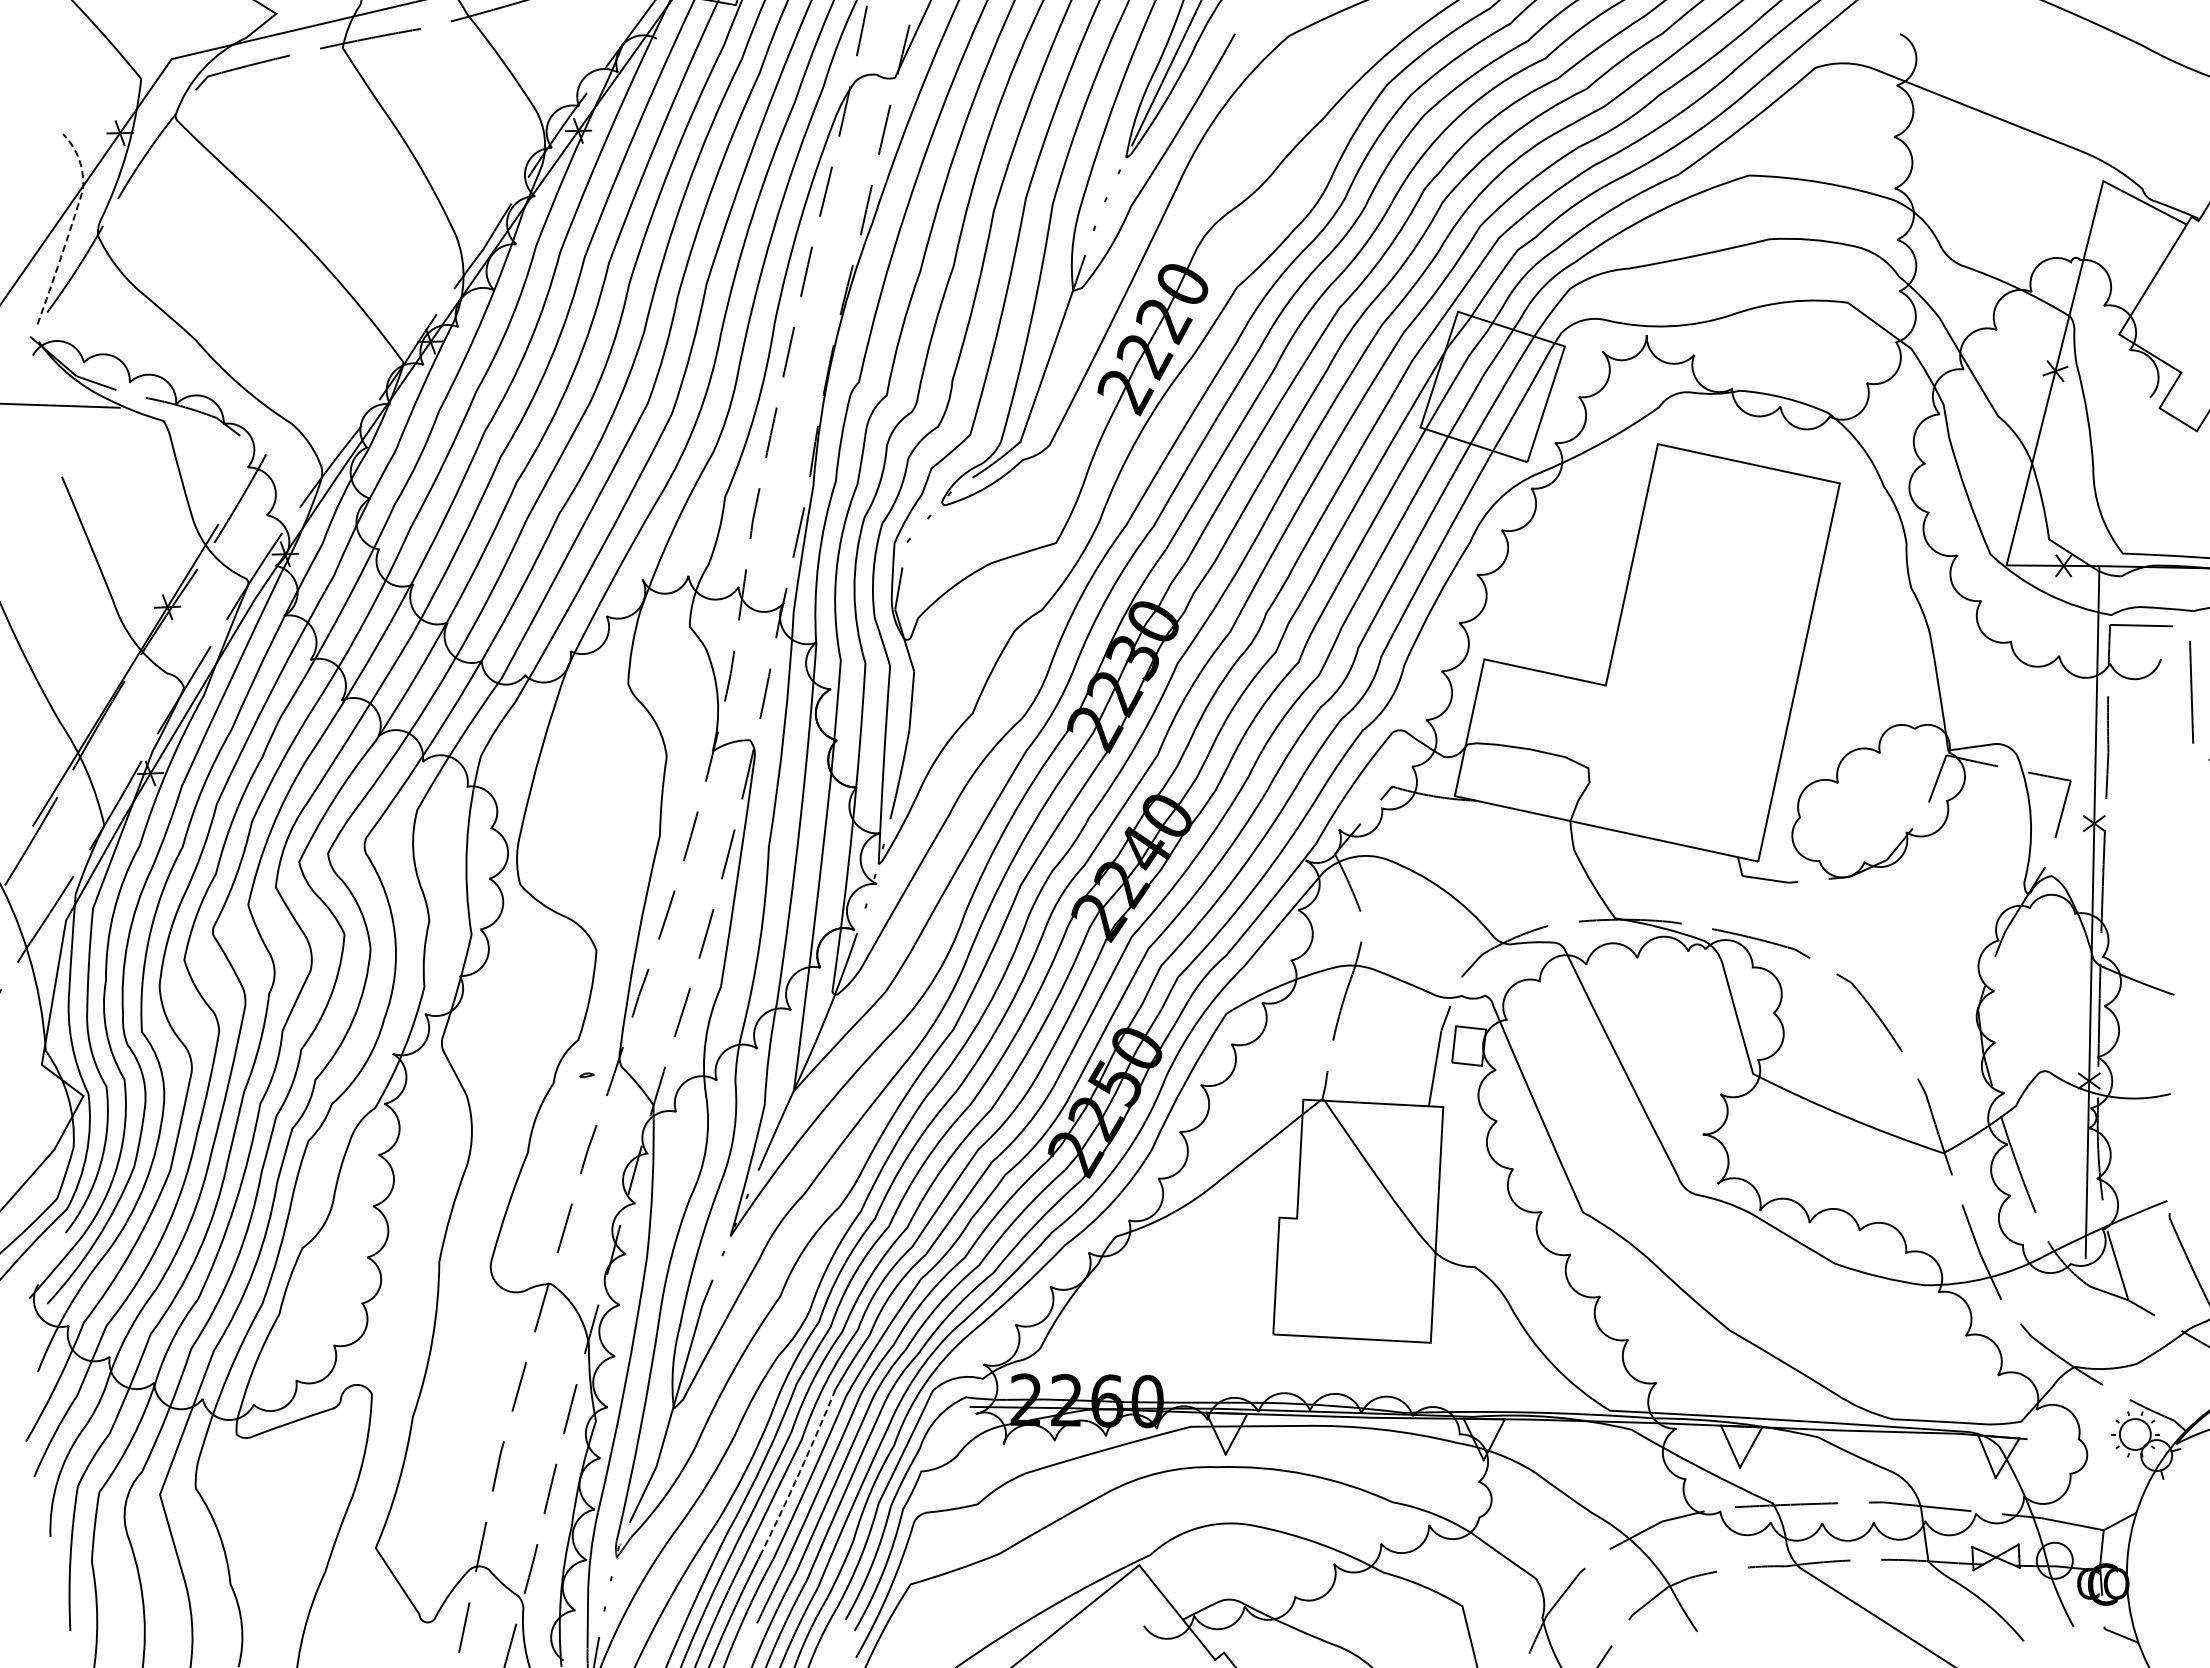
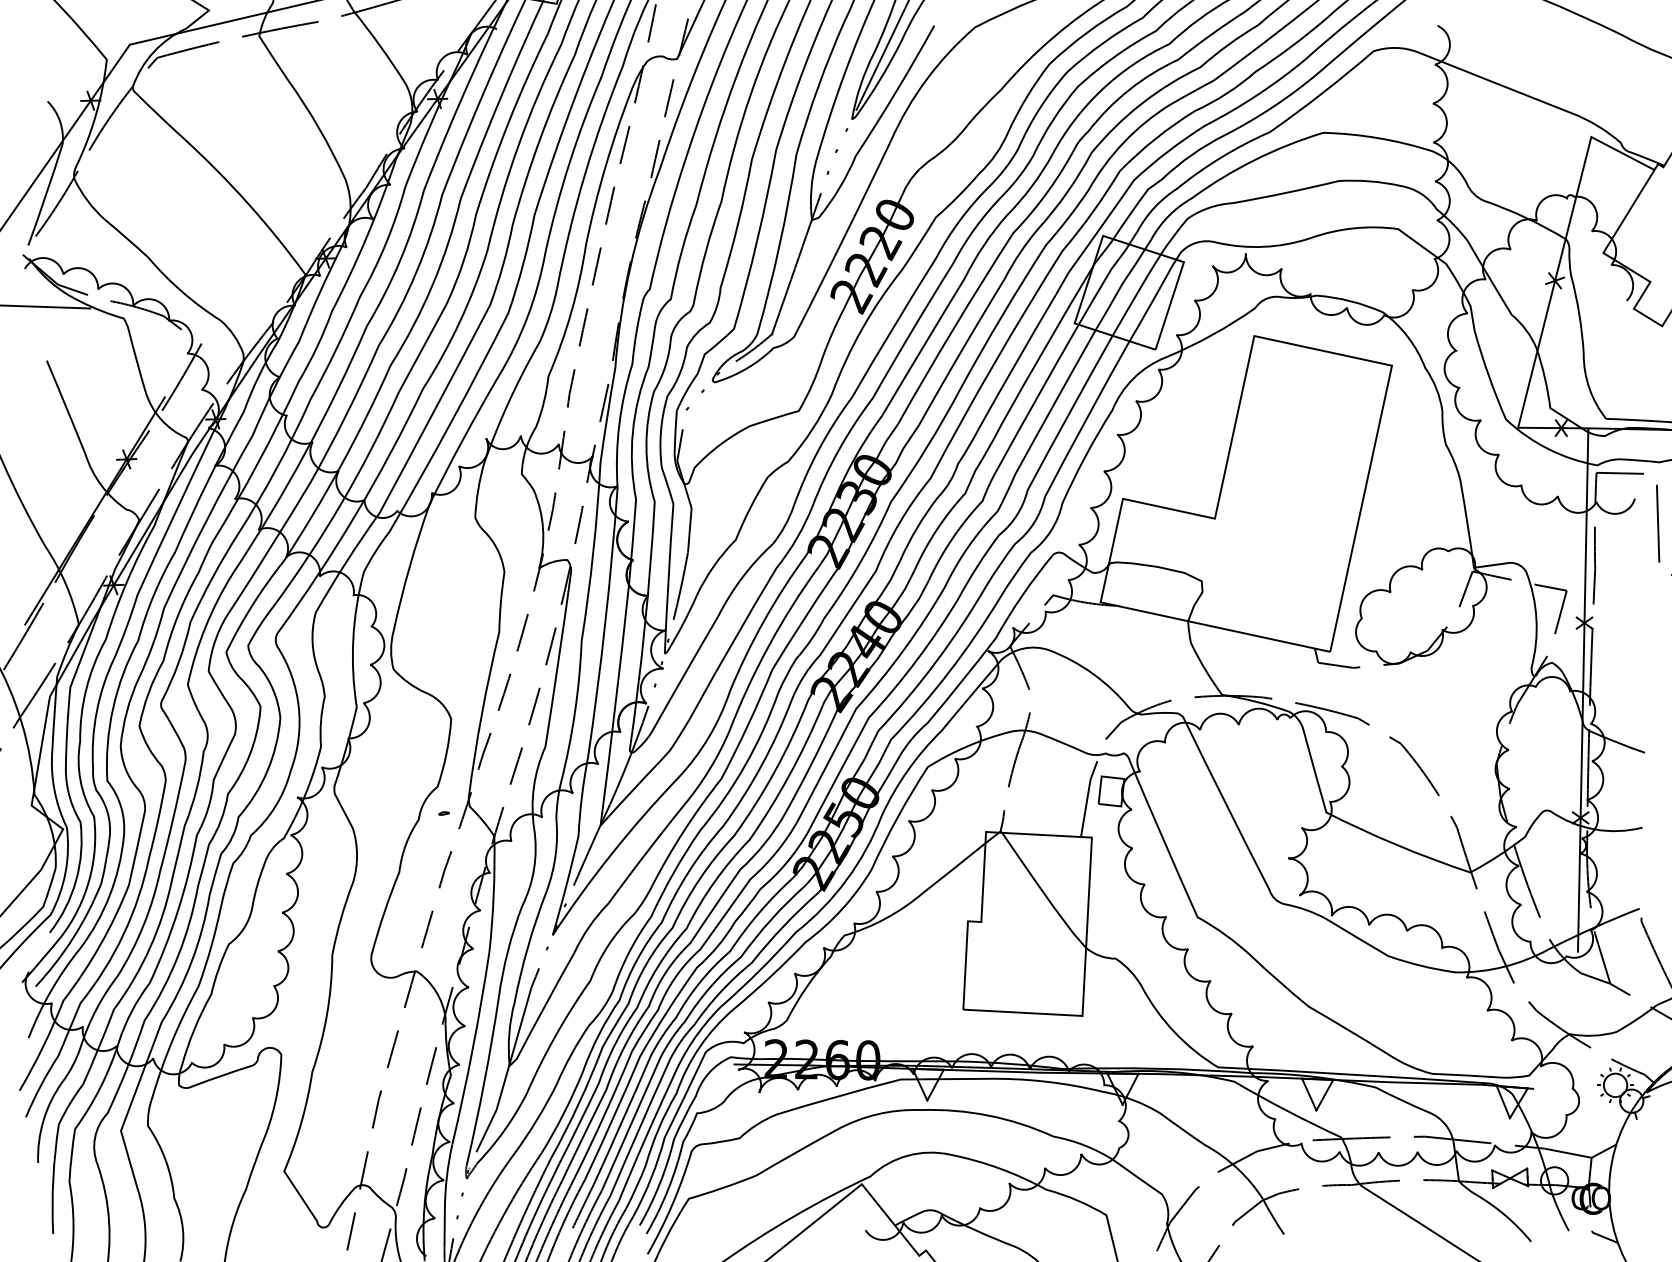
line: (72, 224) -> (54, 169), dashed -> solid
line: (800, 1471) -> (605, 1113), dashed -> solid

